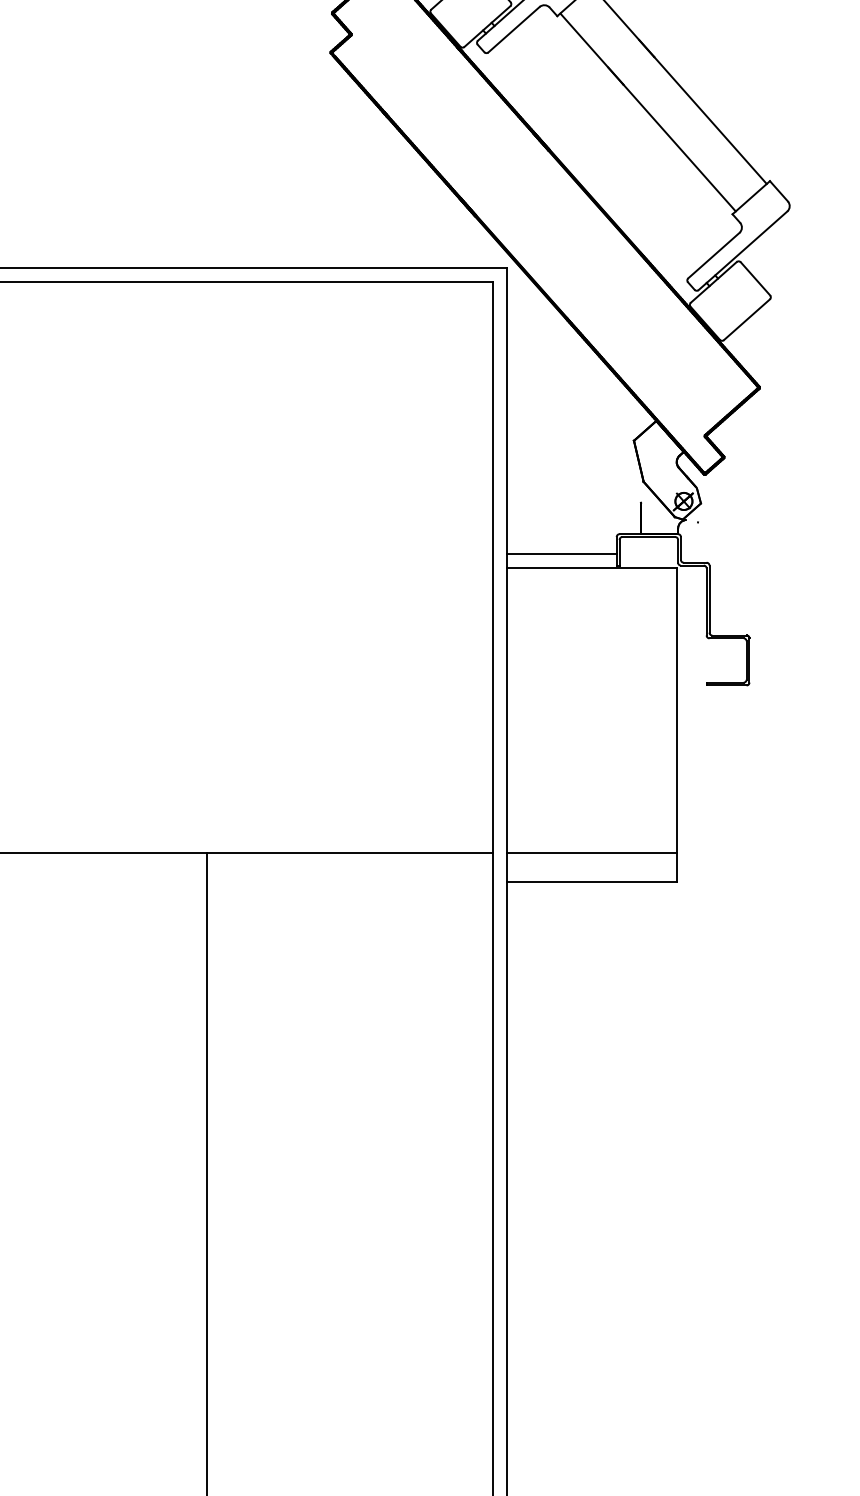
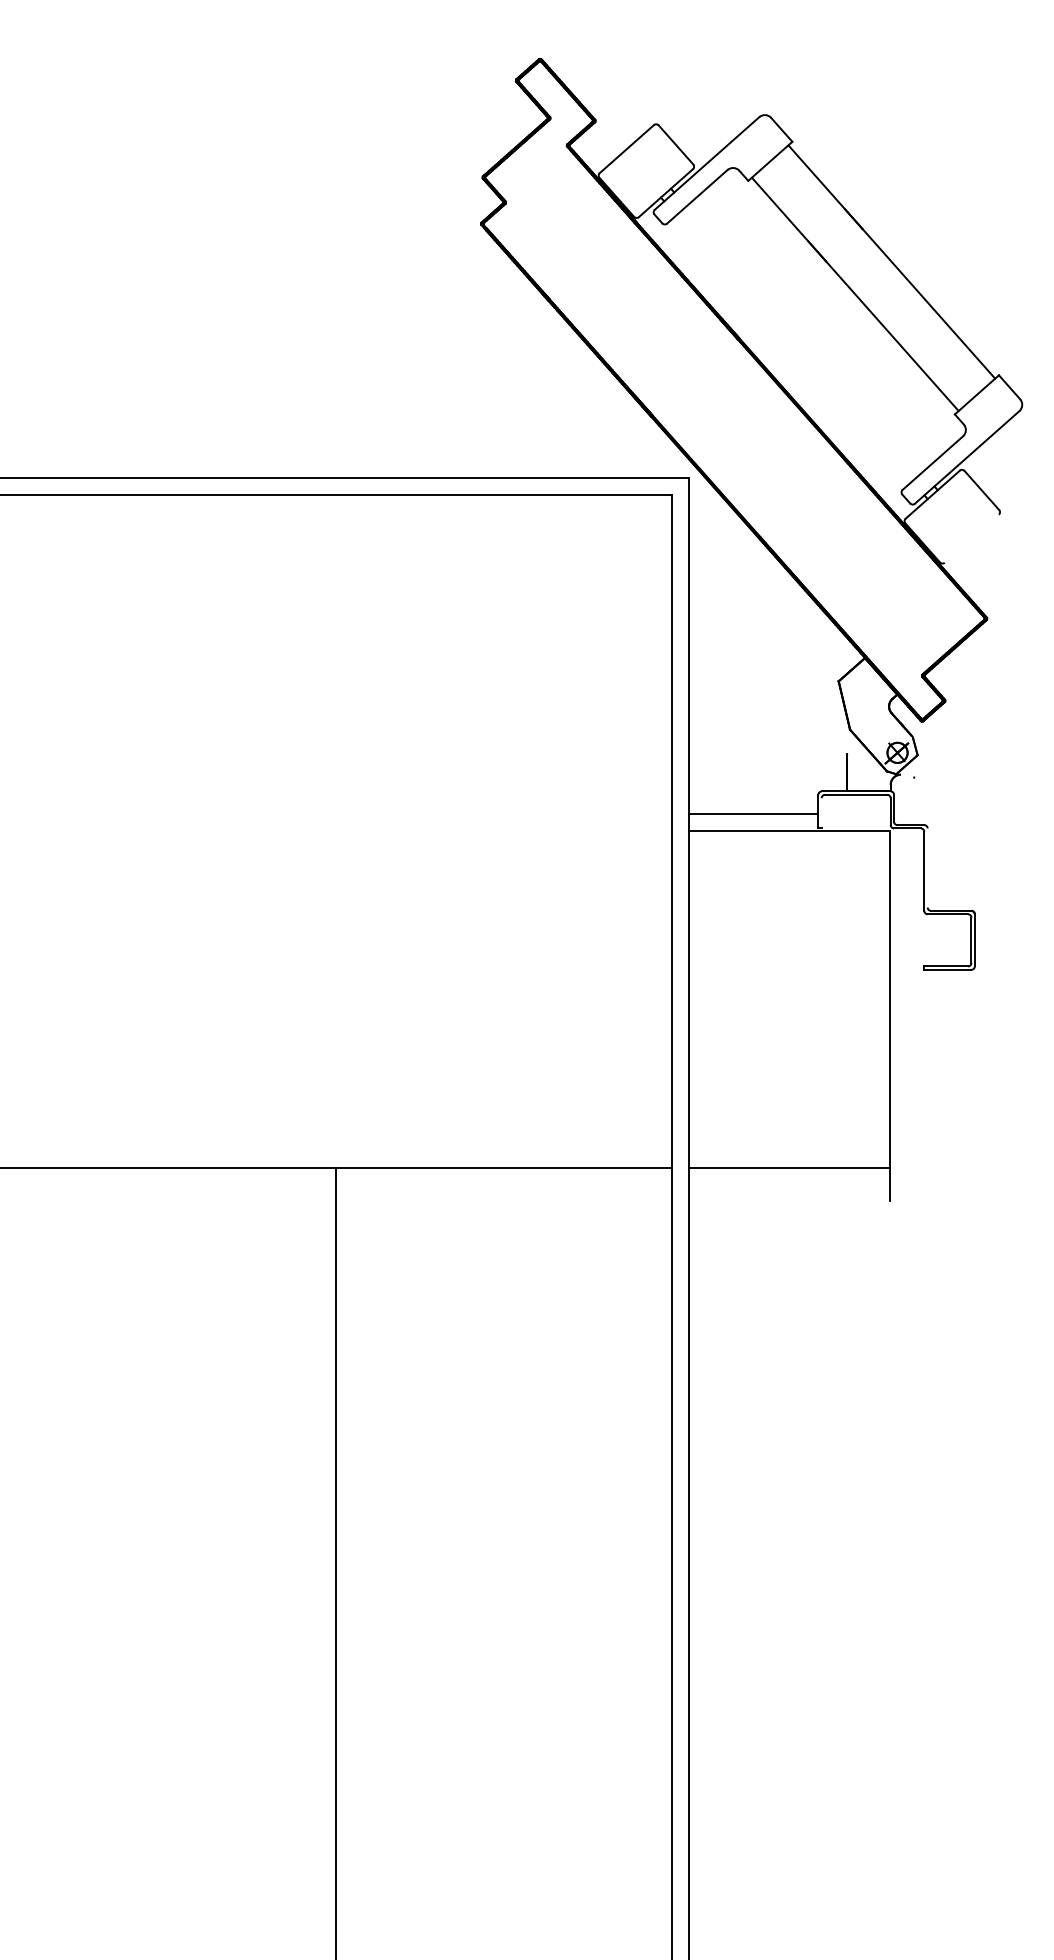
line: (746, 319) -> (971, 538), removed
line: (619, 552) -> (821, 813), removed
line: (709, 598) -> (927, 867), removed
line: (591, 882) -> (788, 1201), removed

